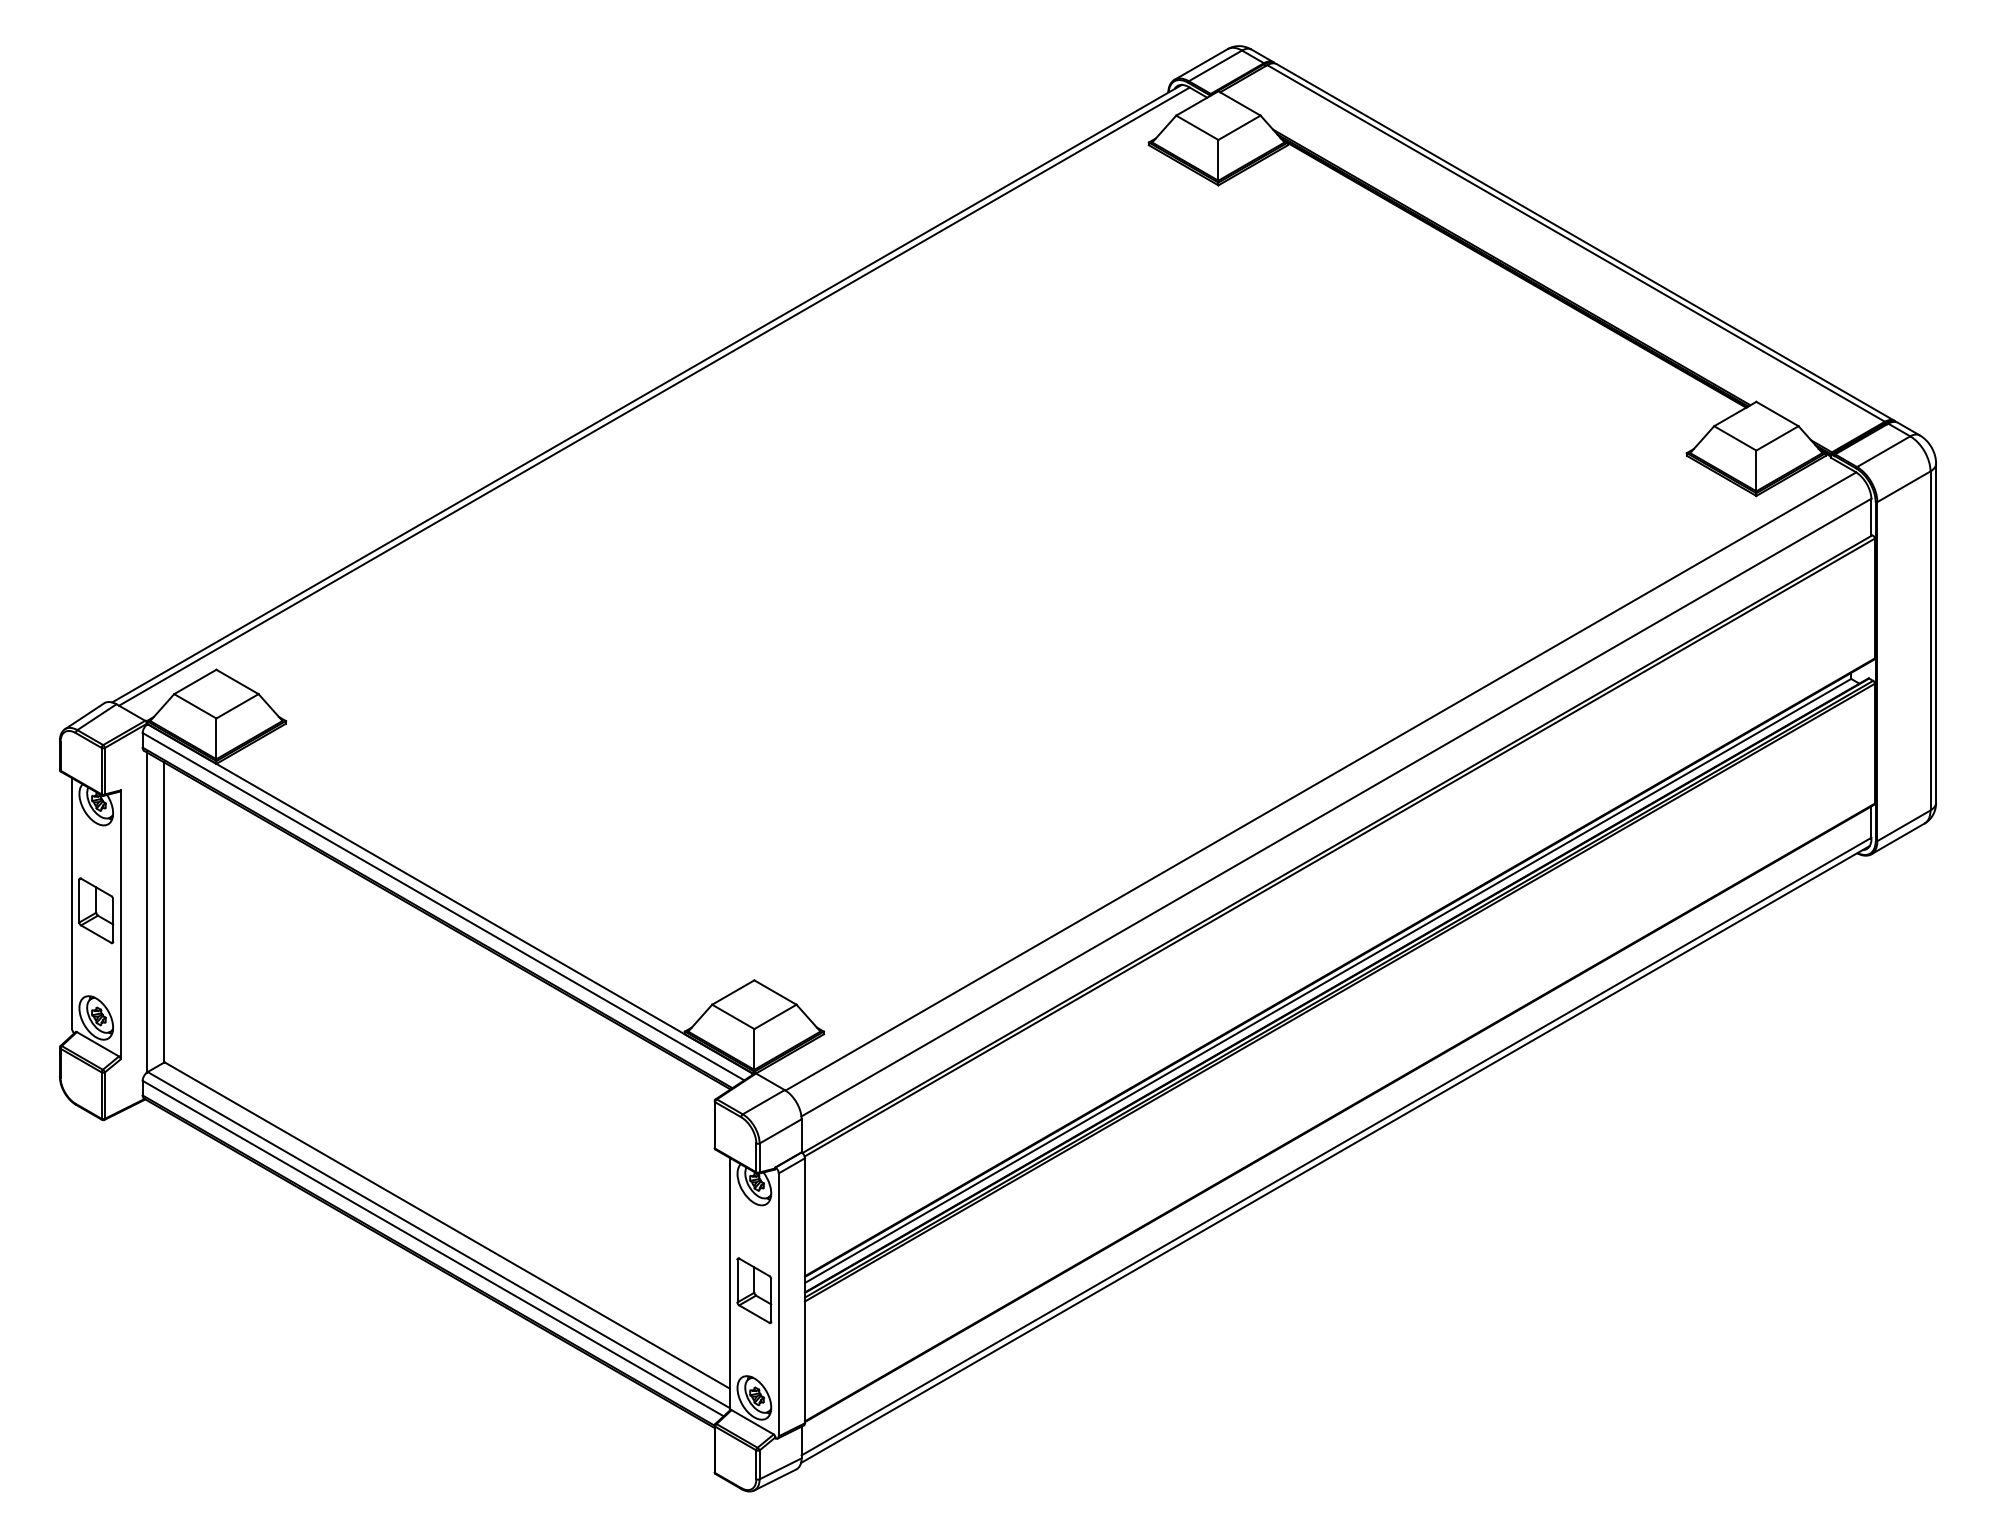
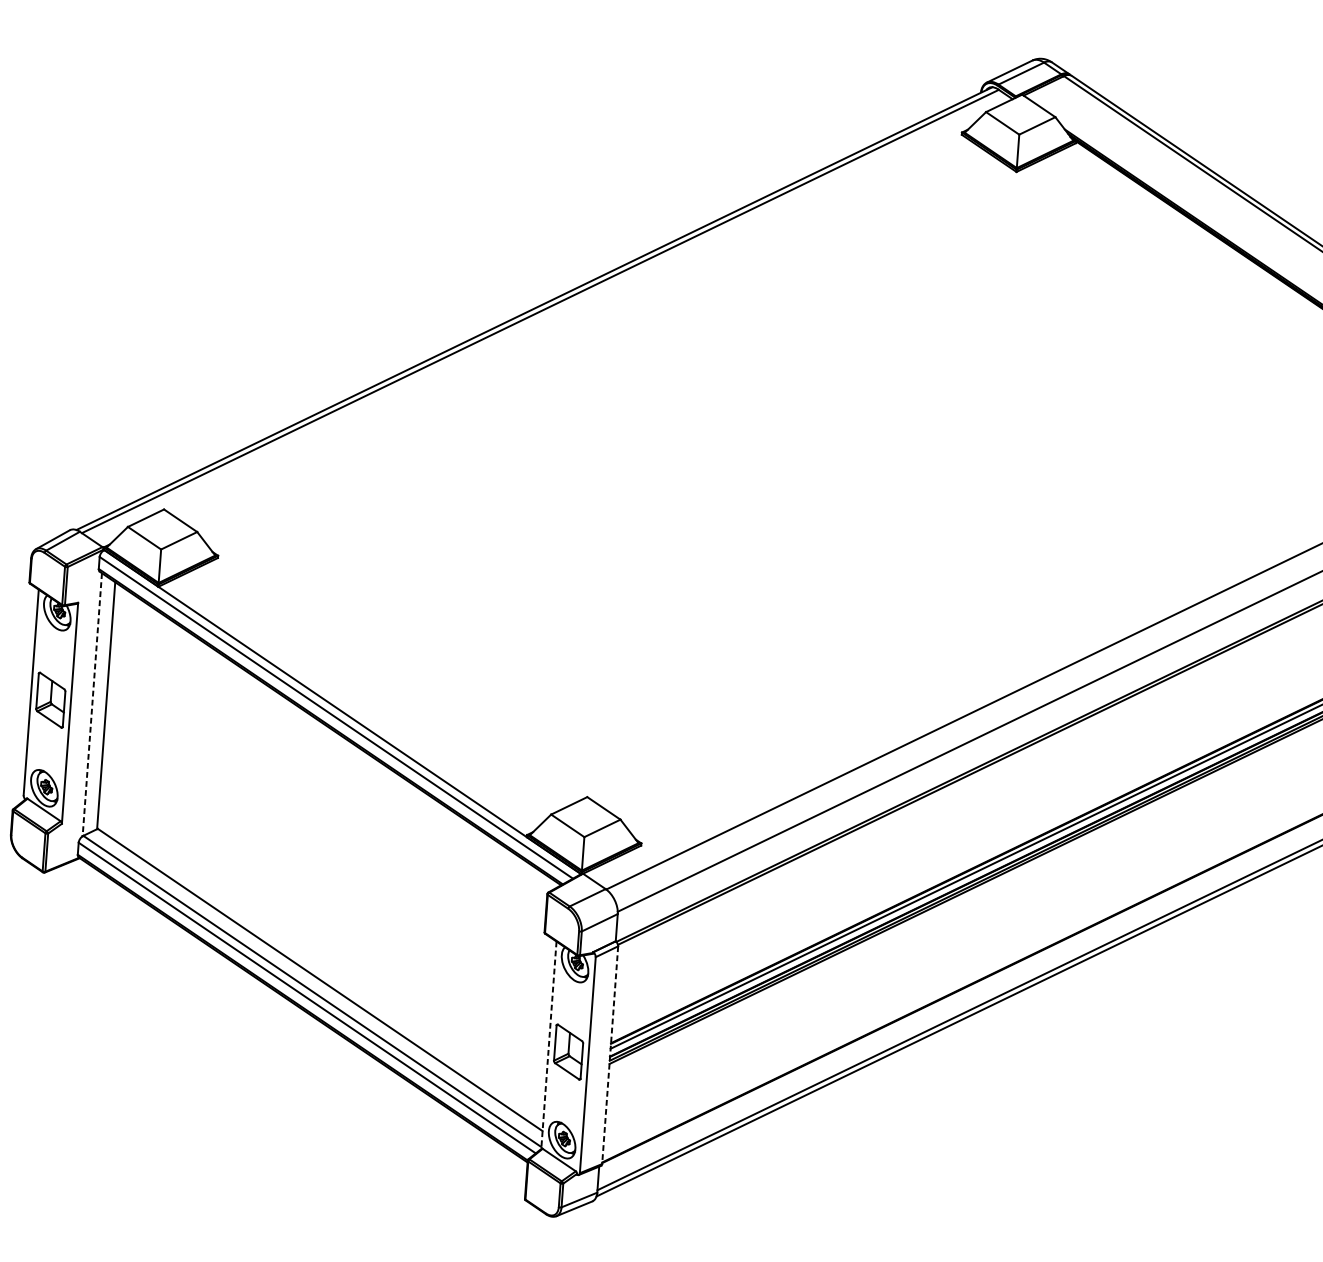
line: (146, 913) -> (91, 705), solid -> dashed
line: (729, 1284) -> (548, 1045), solid -> dashed
line: (805, 1291) -> (610, 1055), solid -> dashed

